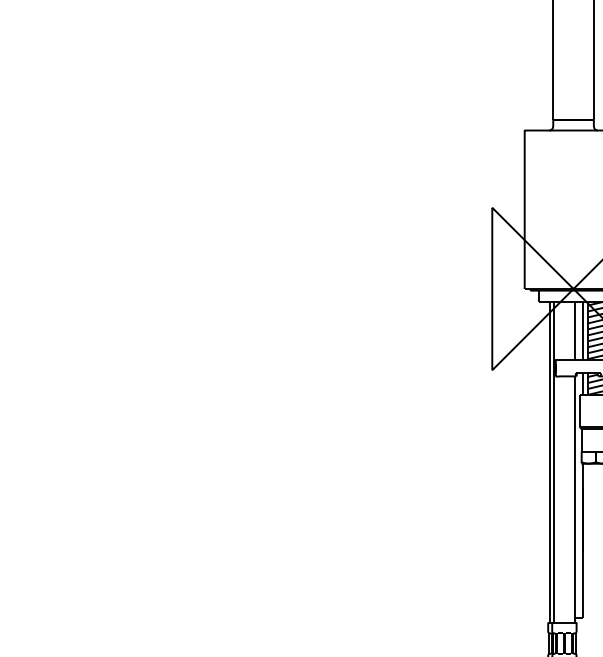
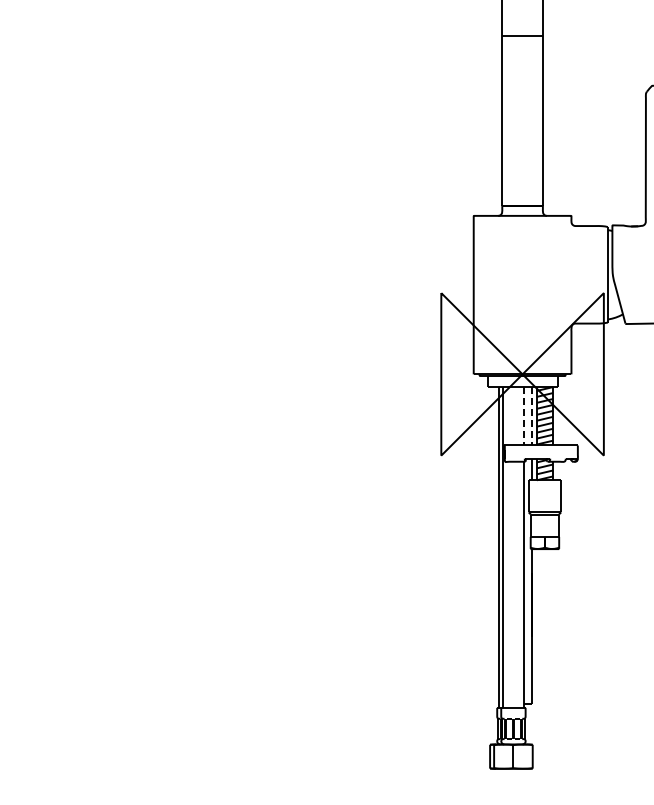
line: (574, 331) -> (523, 416), solid -> dashed
line: (582, 331) -> (531, 416), solid -> dashed

